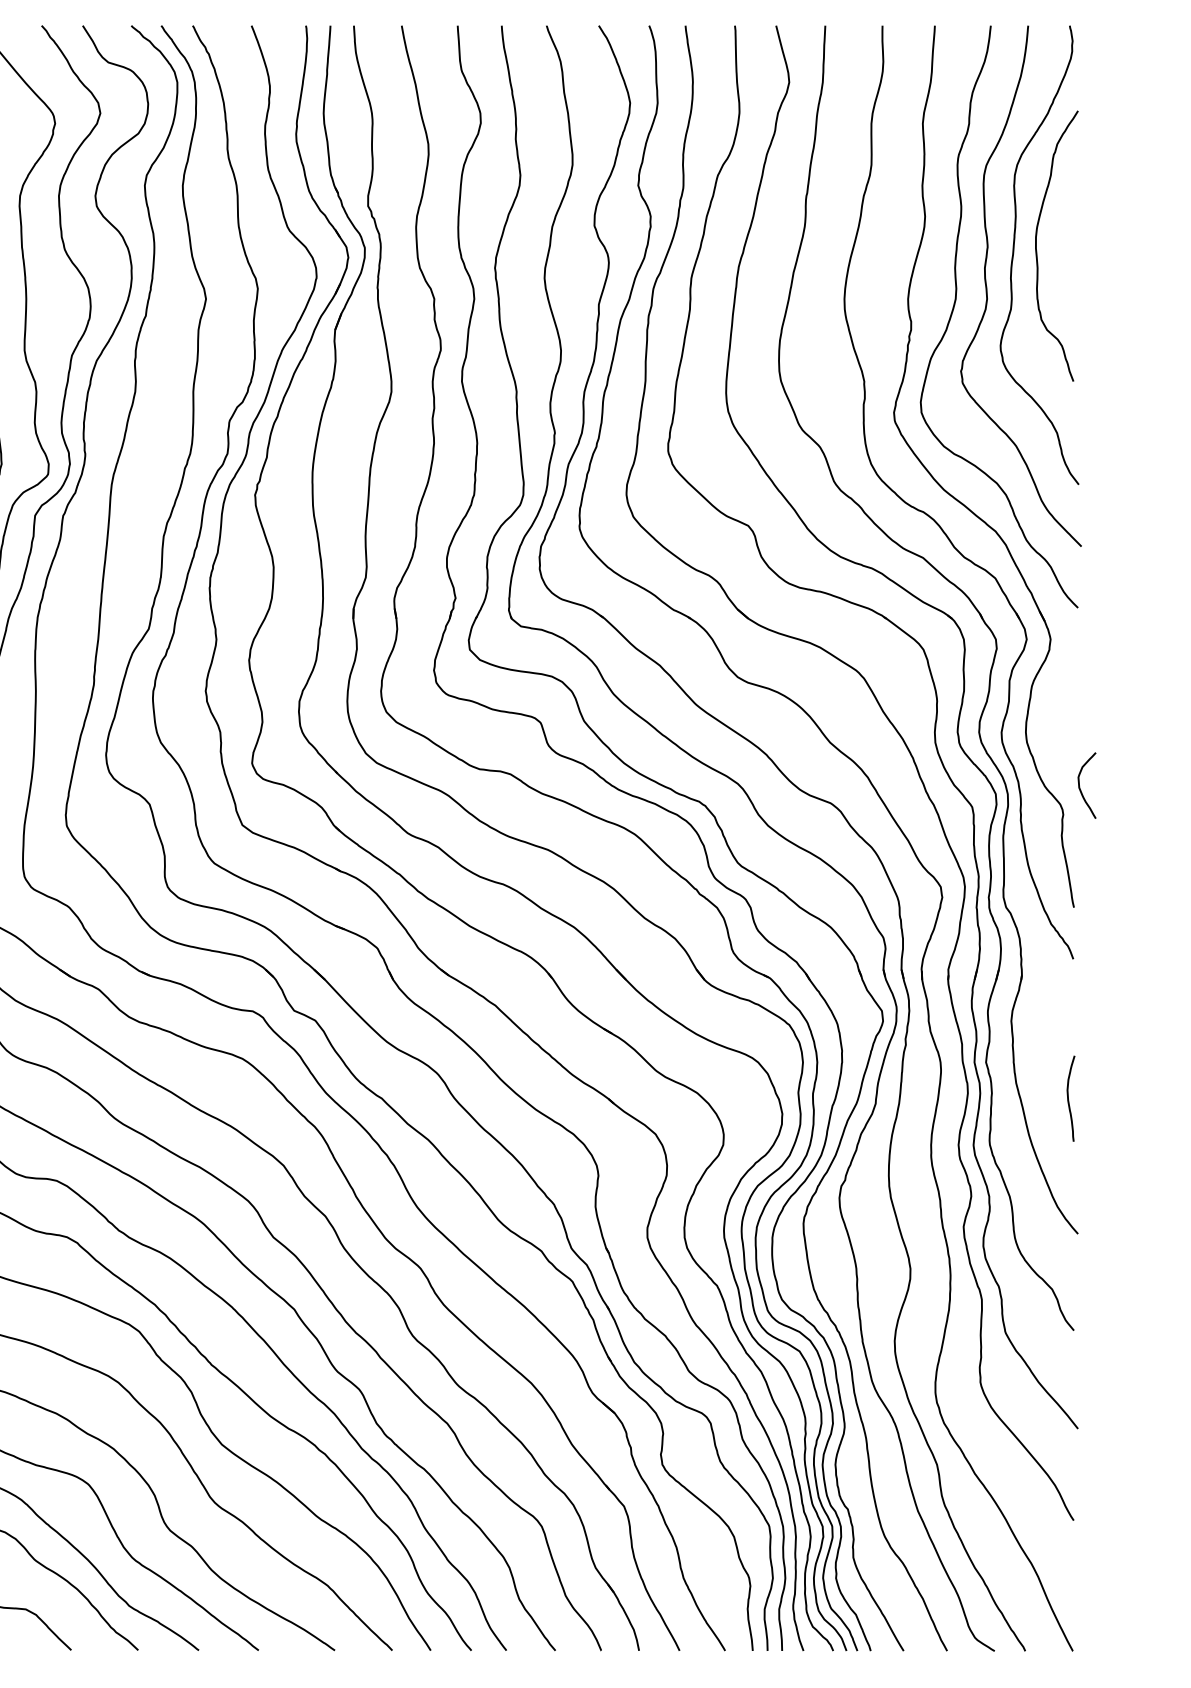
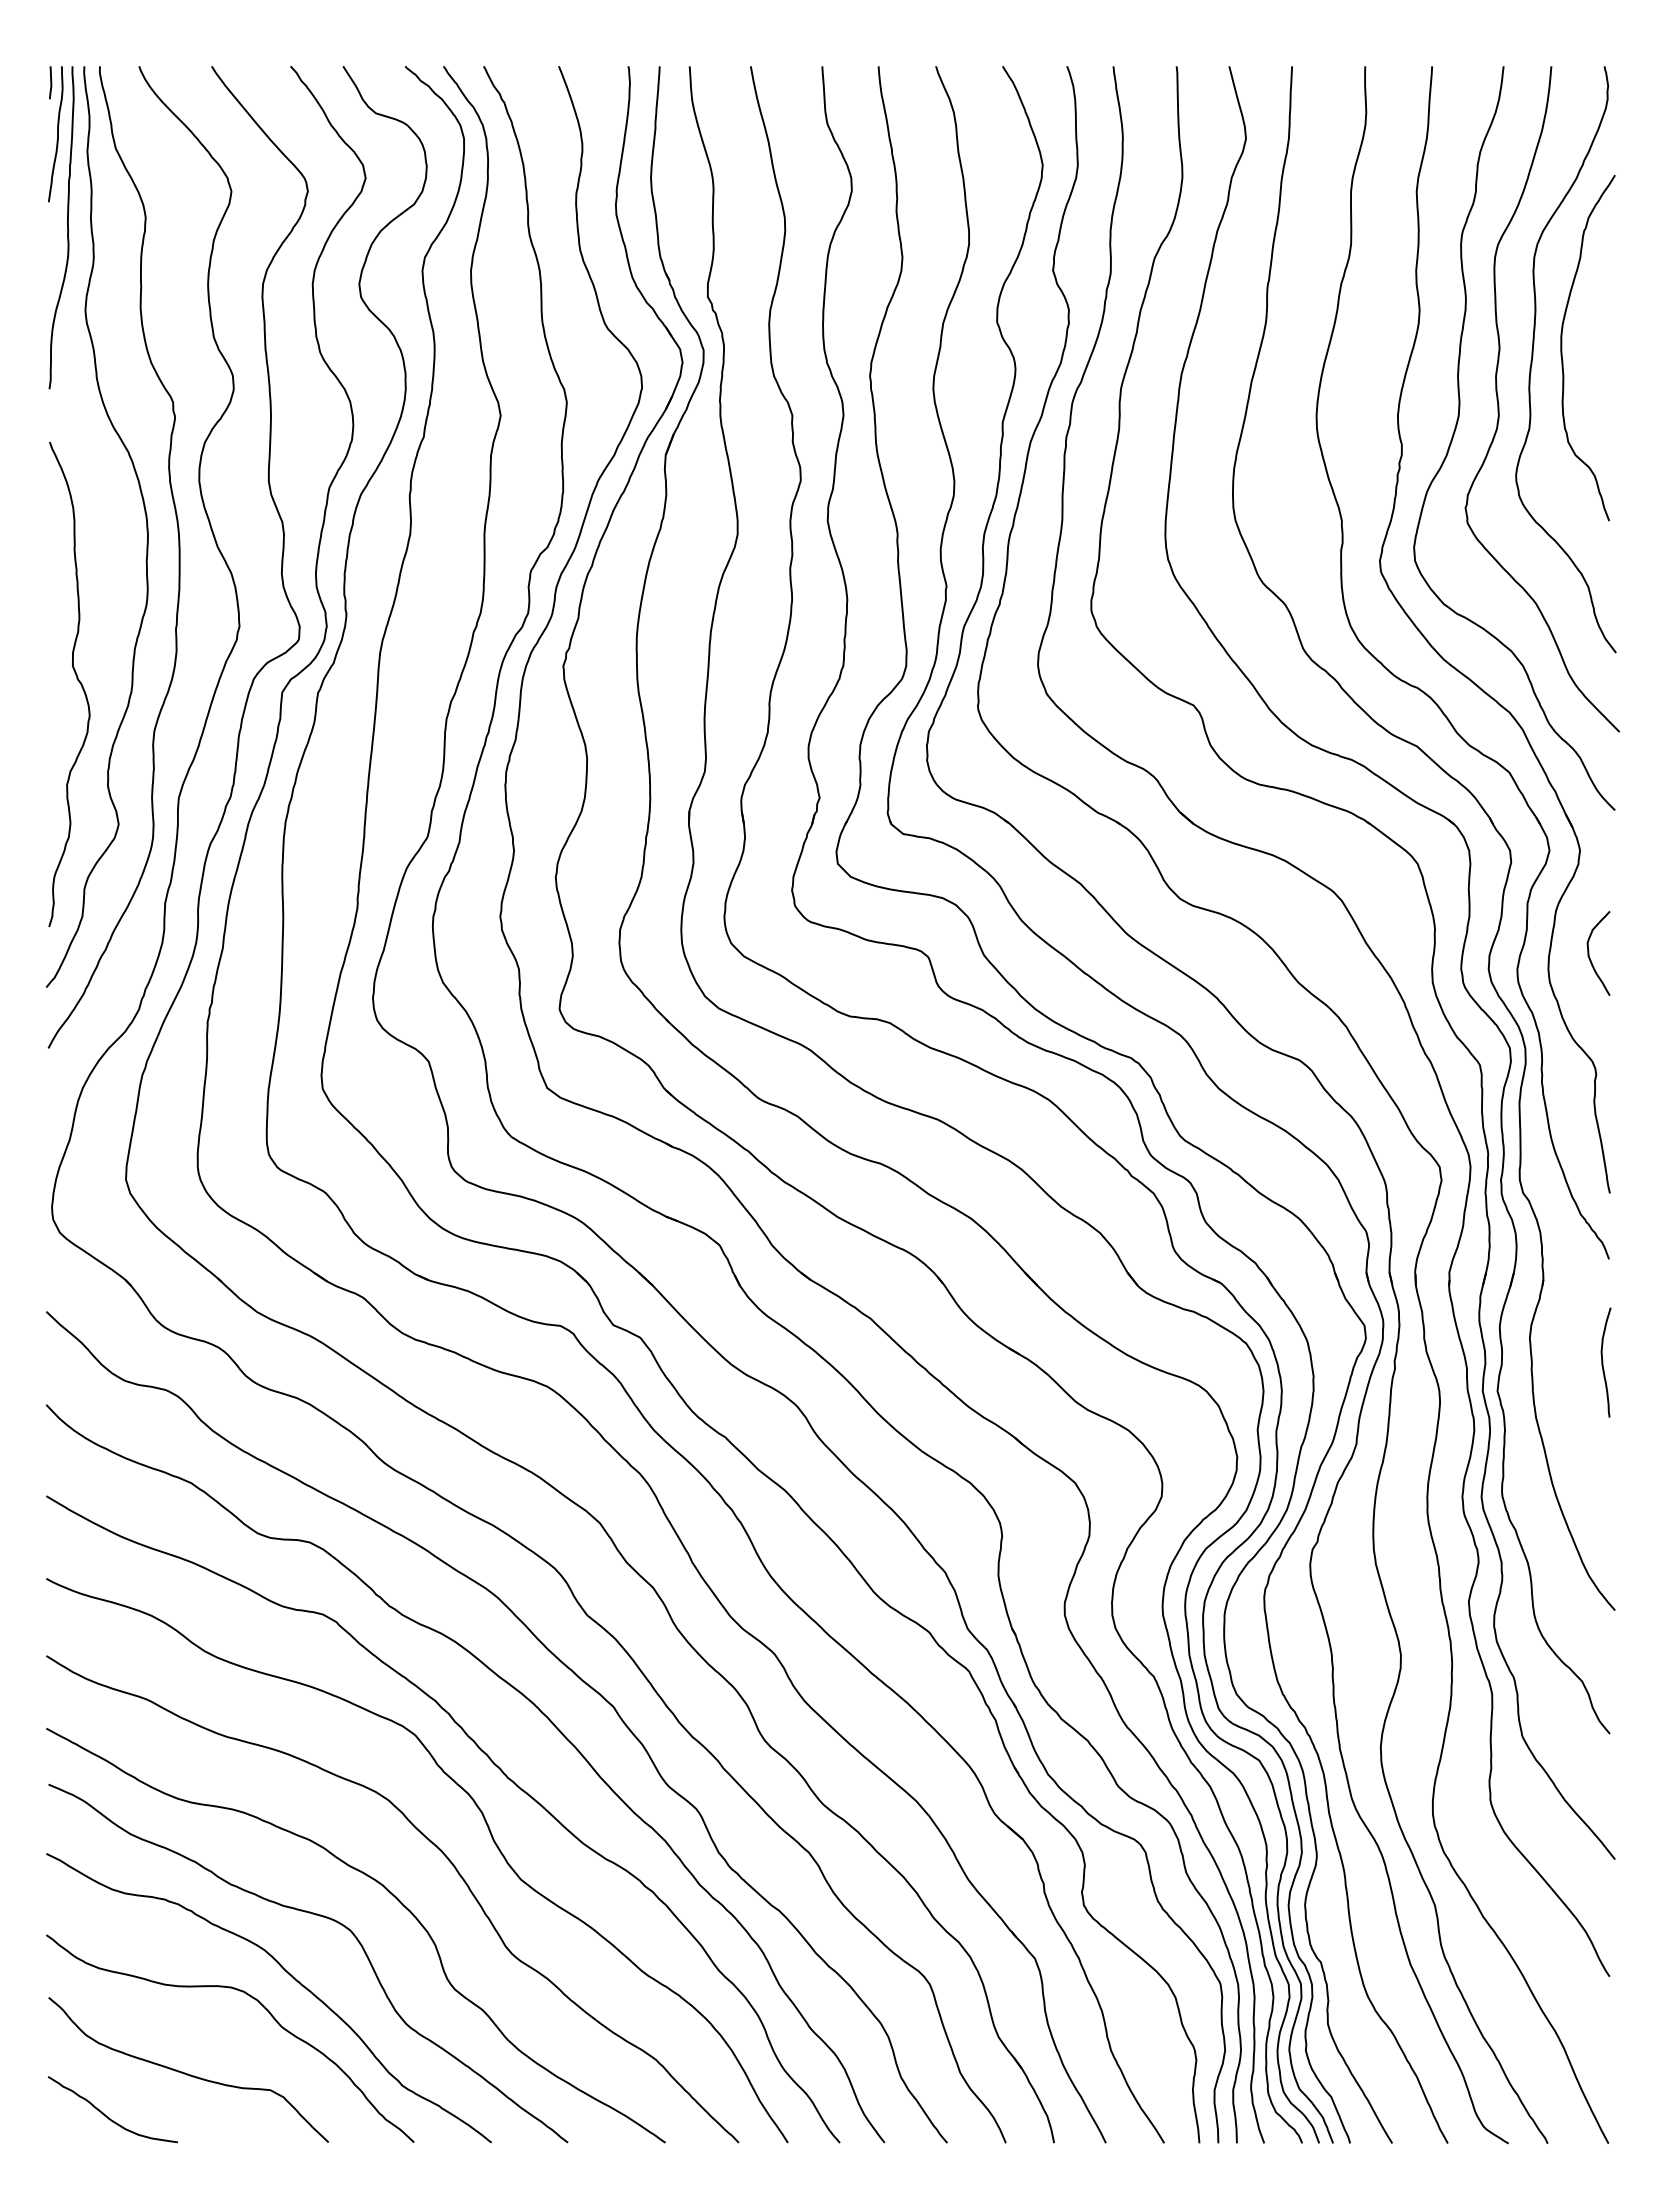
curve: (1080, 788) -> (1590, 957), moved
curve: (1068, 1098) -> (1603, 1362), moved

